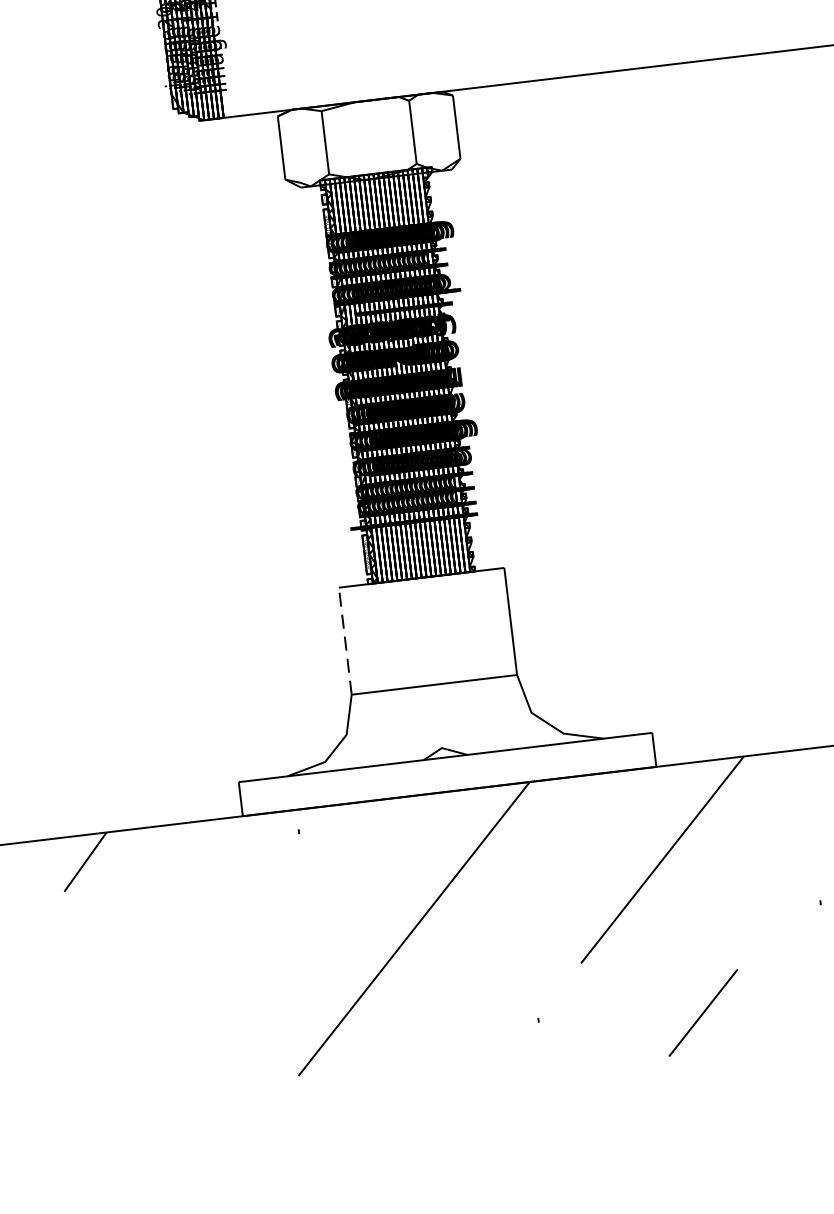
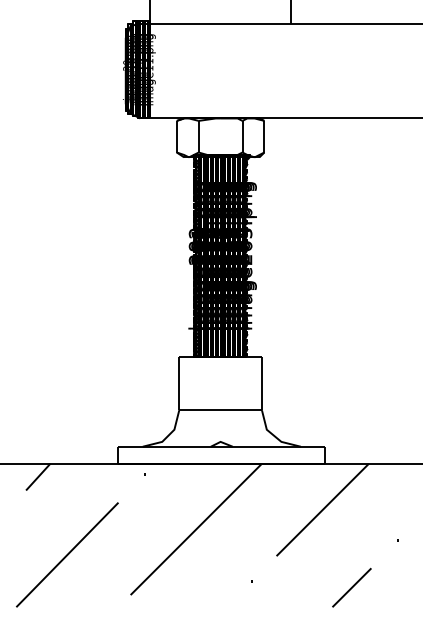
line: (345, 641) -> (179, 383), dashed -> solid
line: (162, 1009) -> (67, 554), added
line: (702, 1012) -> (351, 587), moved

